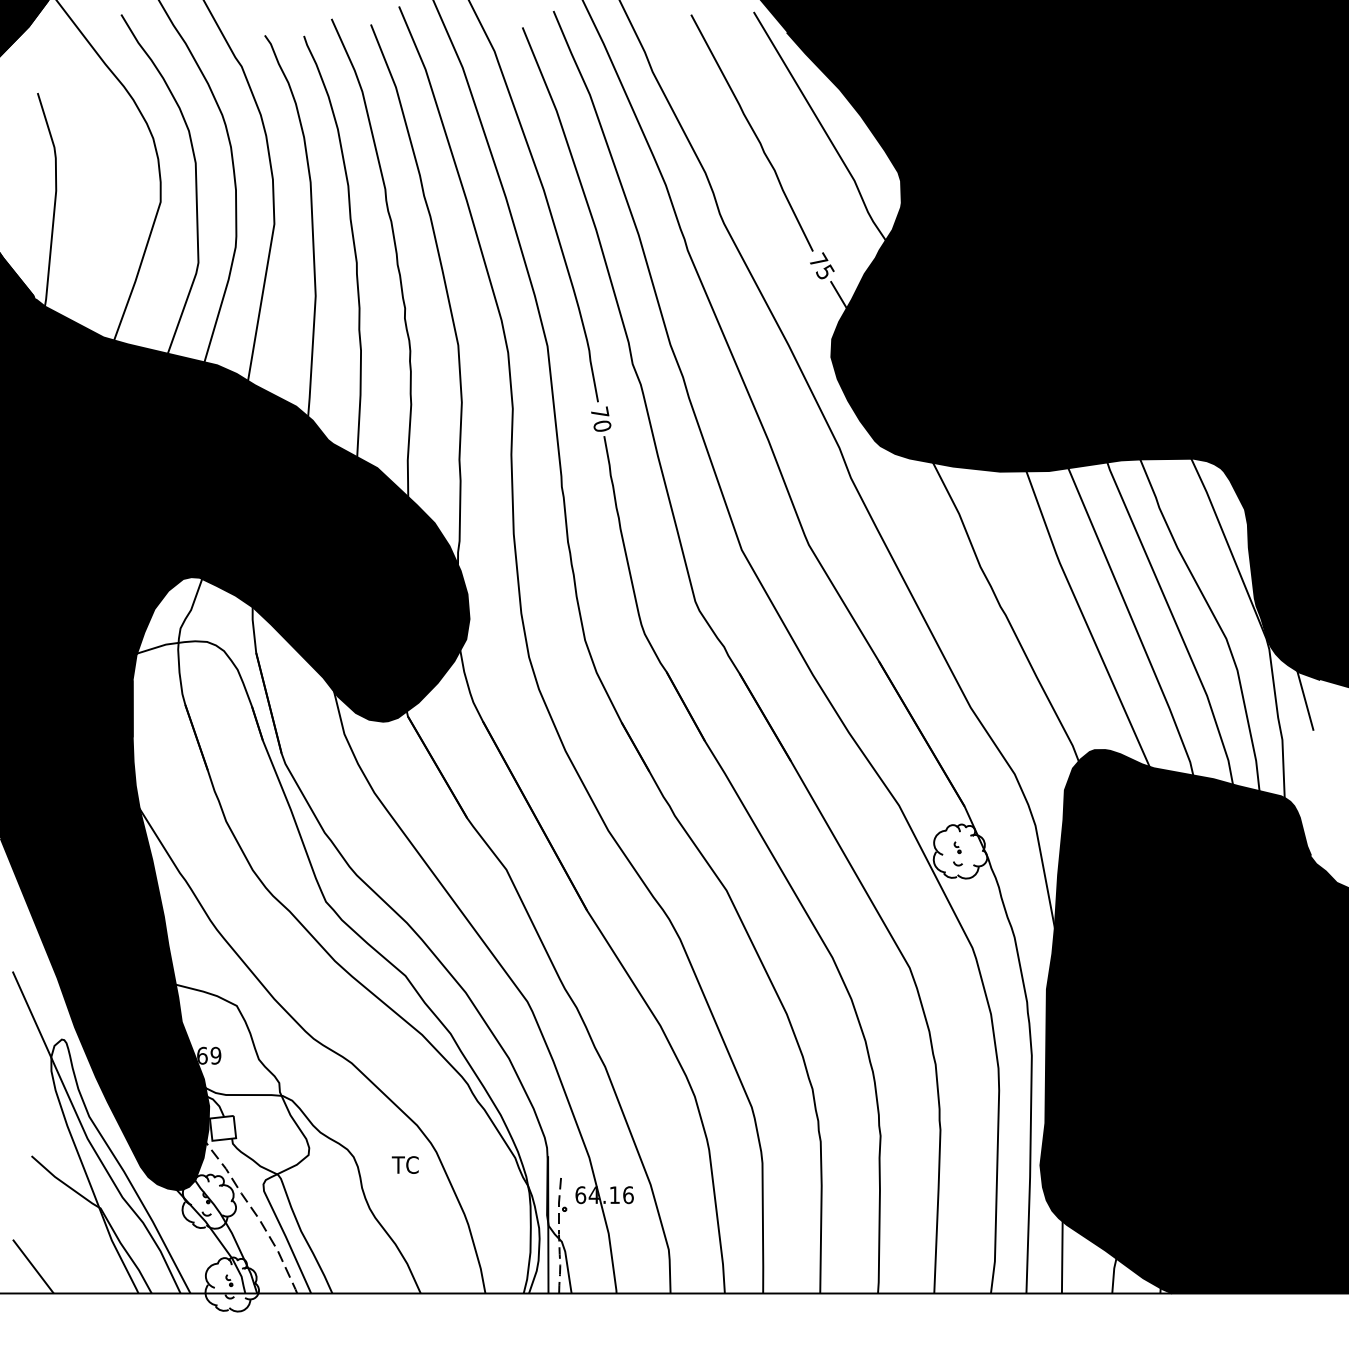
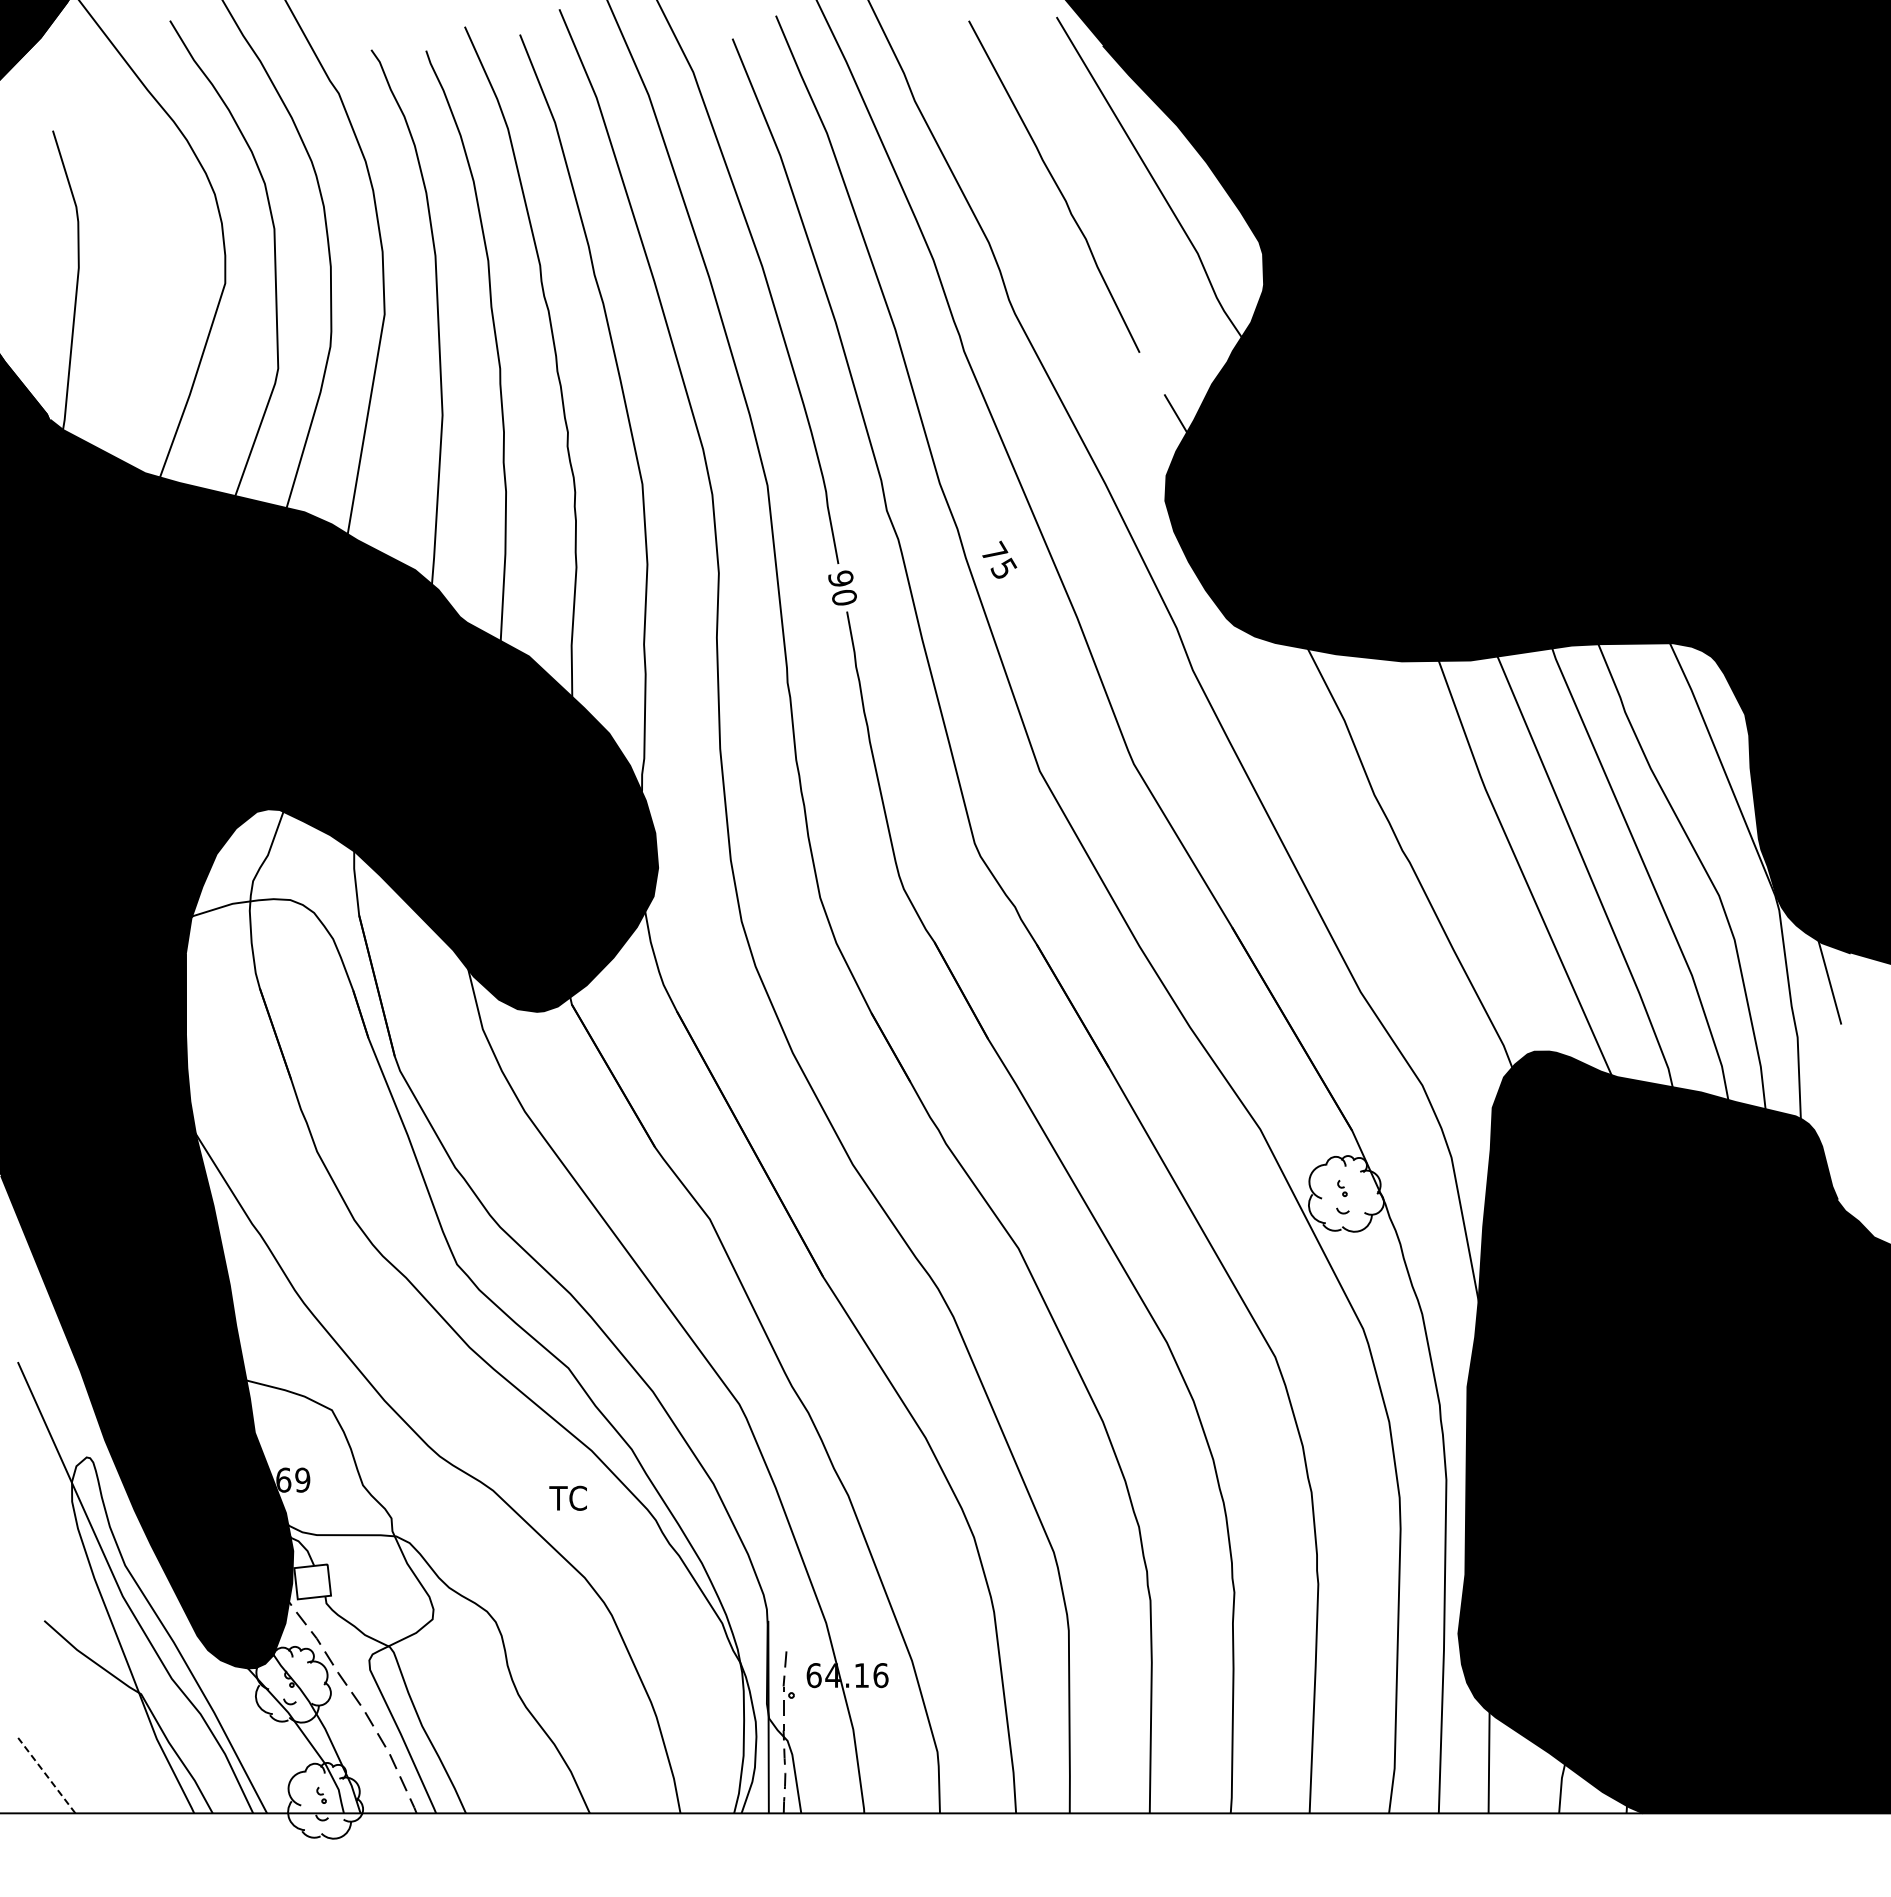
text: (822, 265) -> (999, 559), moved
text: (600, 411) -> (841, 577), 70 -> 90
text: (404, 1164) -> (567, 1497), moved
line: (33, 1266) -> (46, 1775), solid -> dashed

